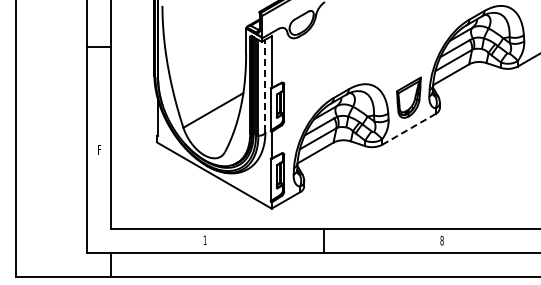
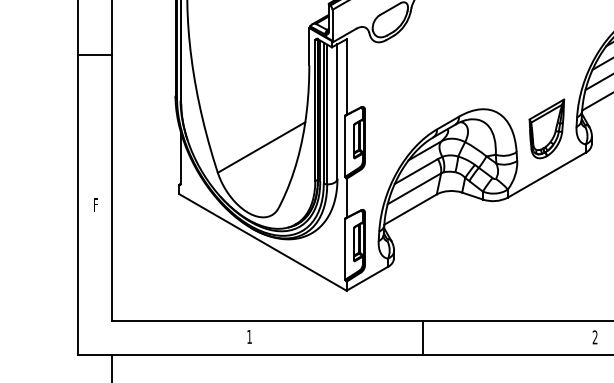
line: (265, 85) -> (337, 111), dashed -> solid
line: (408, 129) -> (546, 175), dashed -> solid
text: (441, 240) -> (594, 337), 8 -> 2

